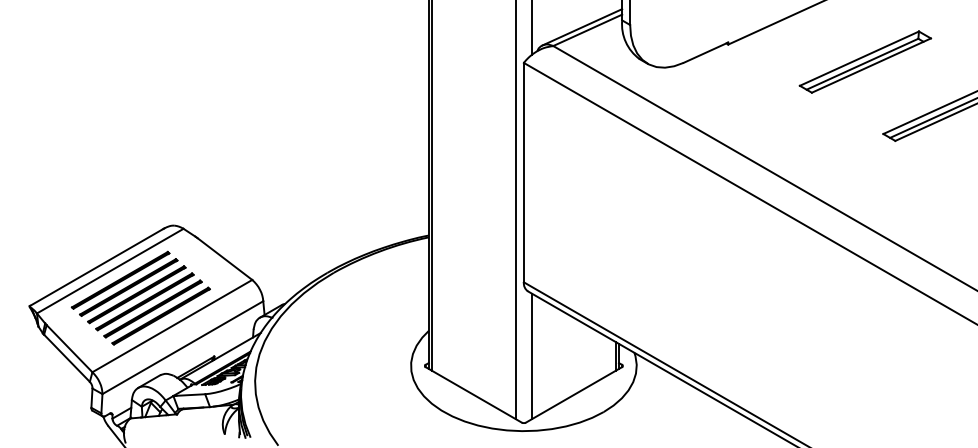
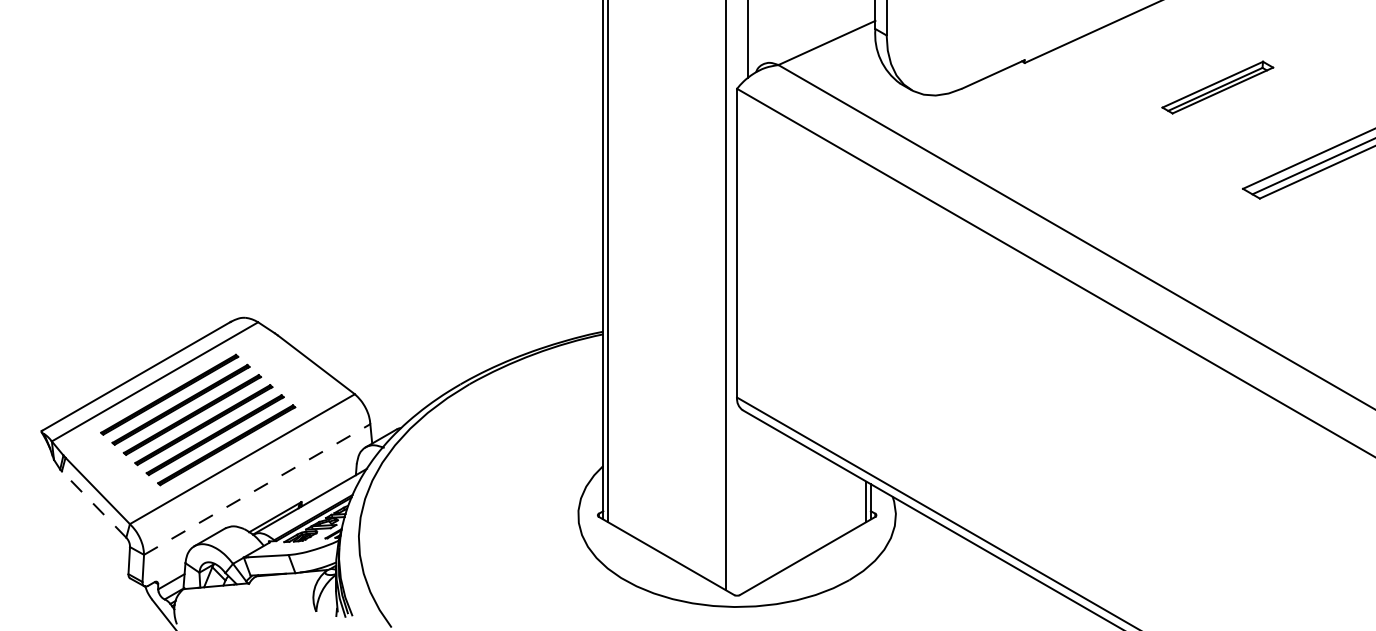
line: (582, 27) -> (819, 38), removed
part: (865, 61) -> (1217, 87), size x0.6
line: (183, 347) -> (257, 489), solid -> dashed
line: (531, 356) -> (748, 501), removed
line: (66, 358) -> (93, 504), solid -> dashed

